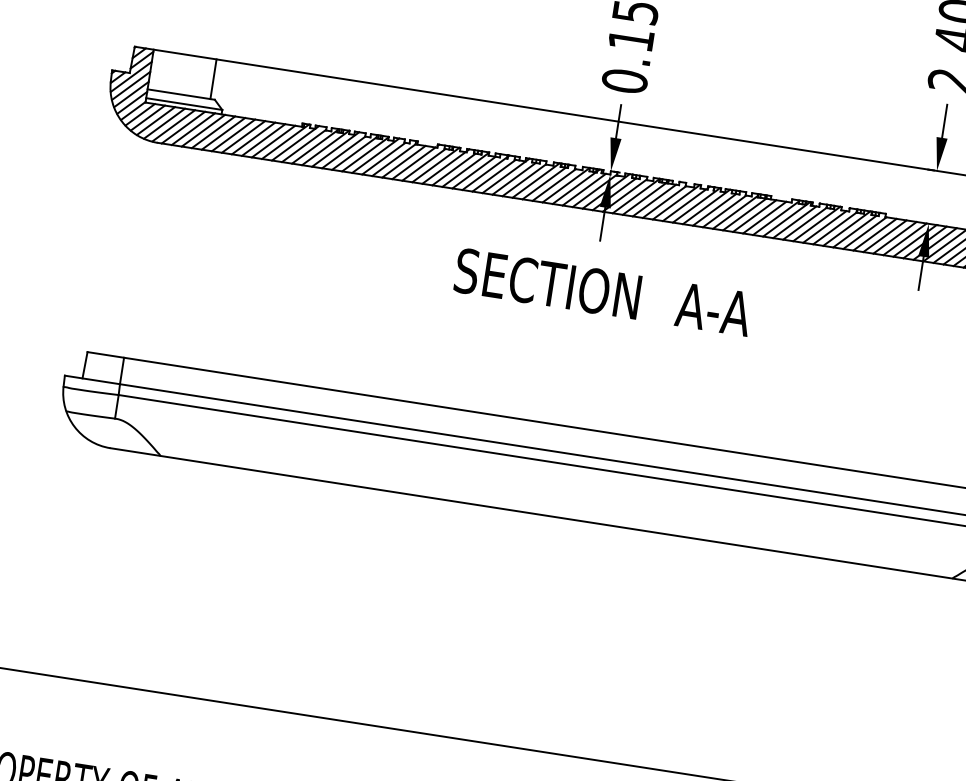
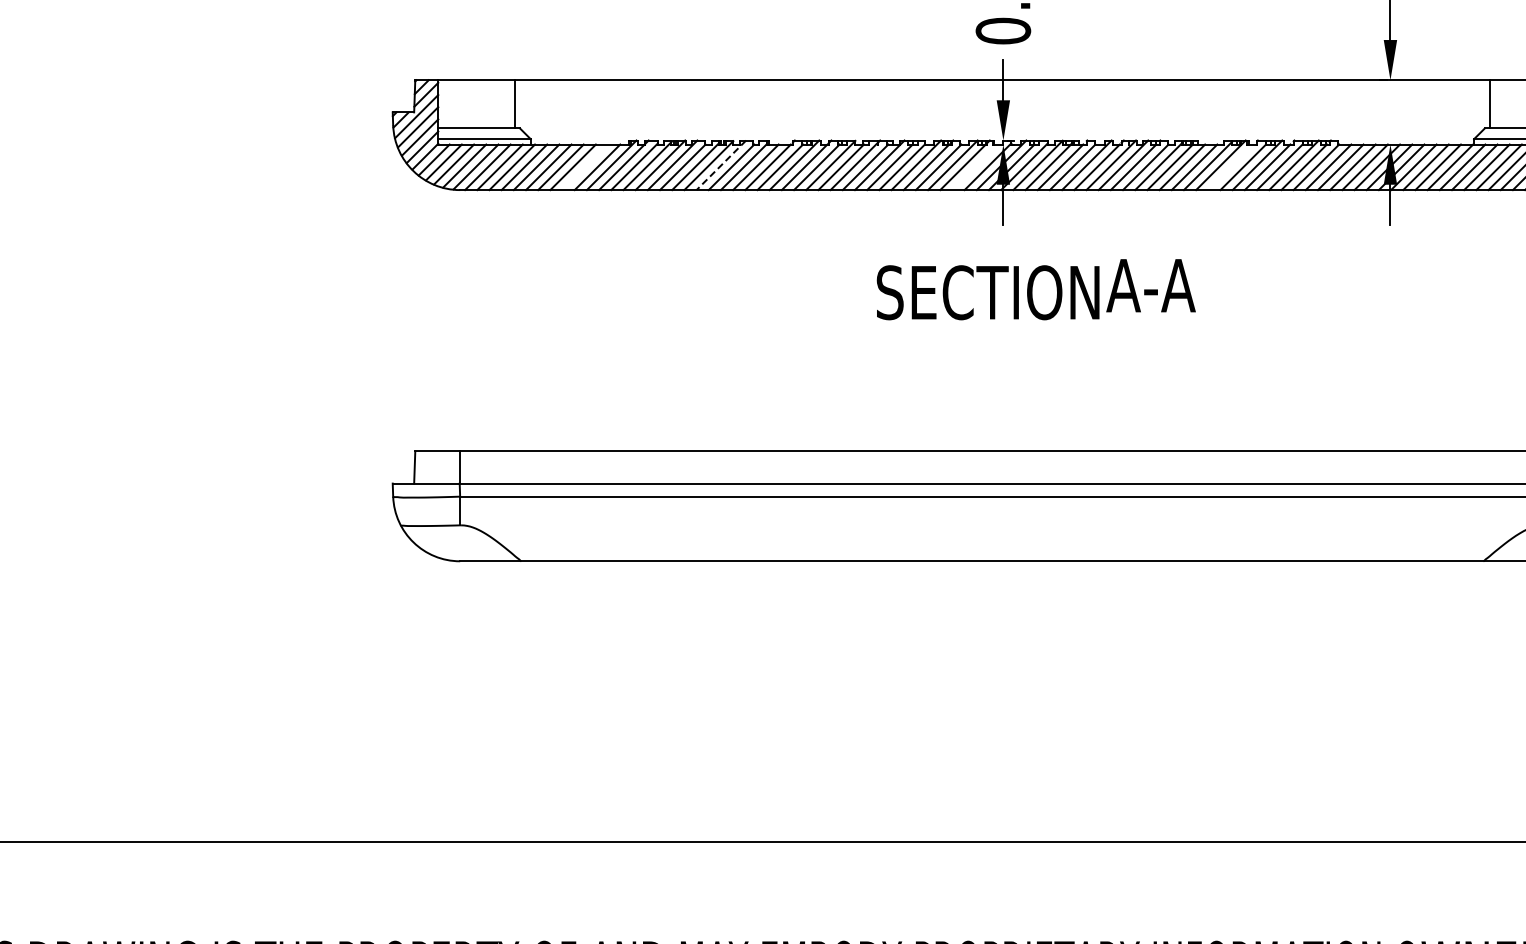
line: (263, 140) -> (585, 167), removed
line: (375, 155) -> (721, 165), solid -> dashed
line: (584, 189) -> (975, 167), removed
line: (794, 222) -> (1230, 167), removed
text: (547, 283) -> (987, 292), moved

